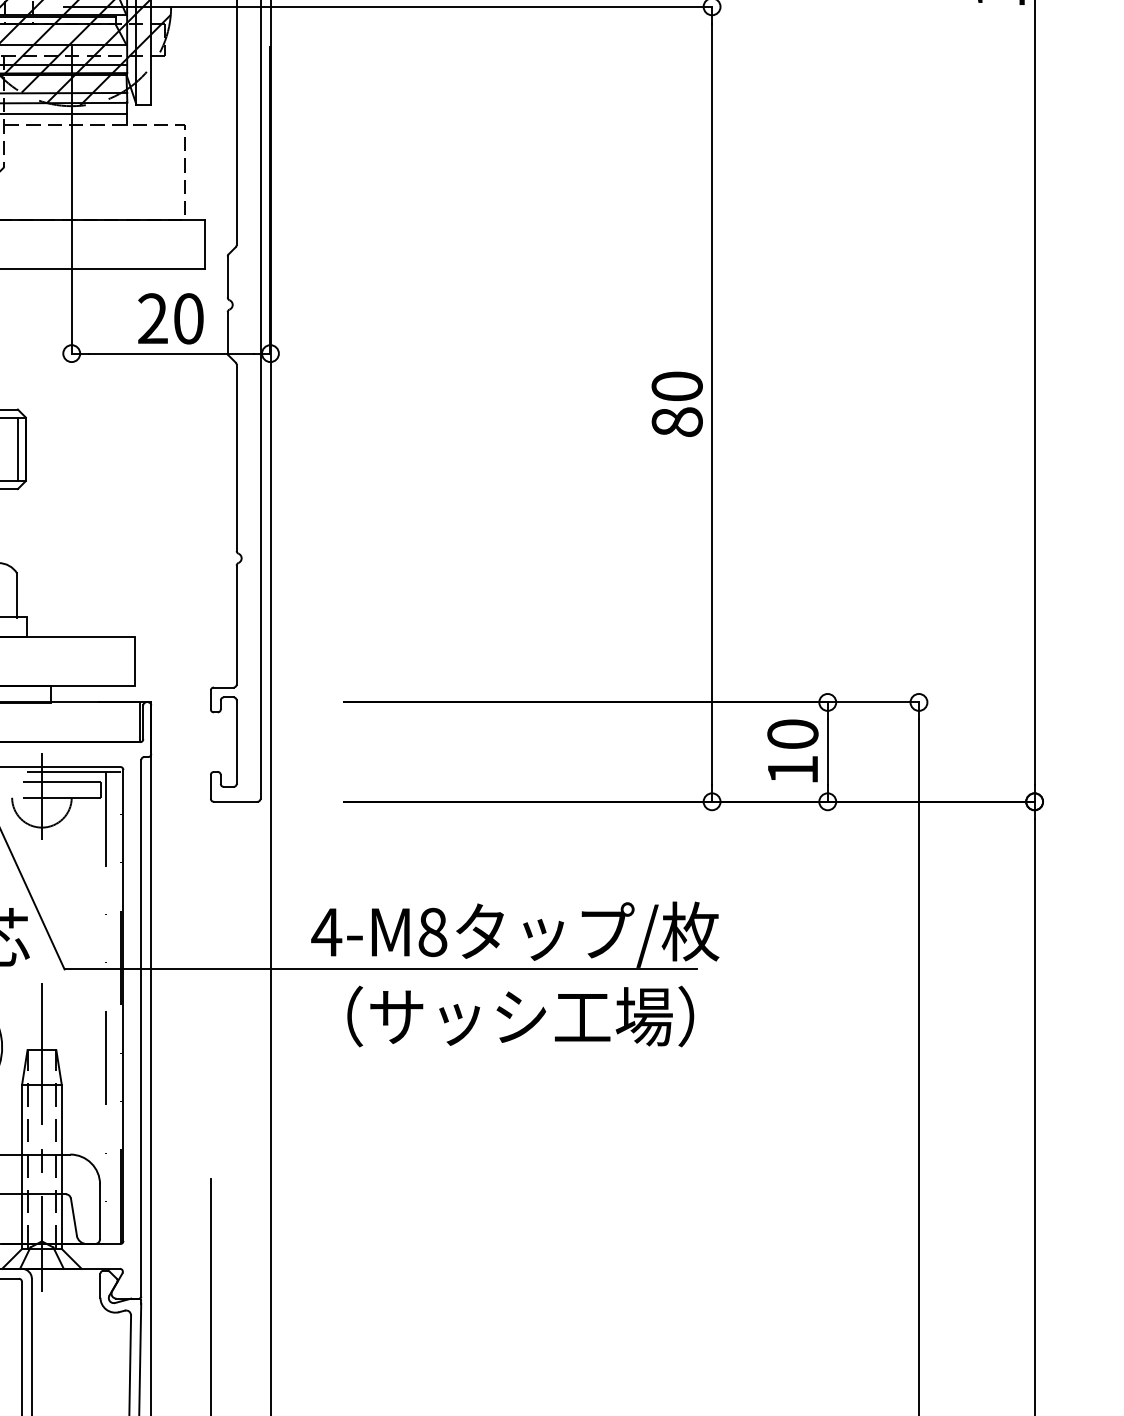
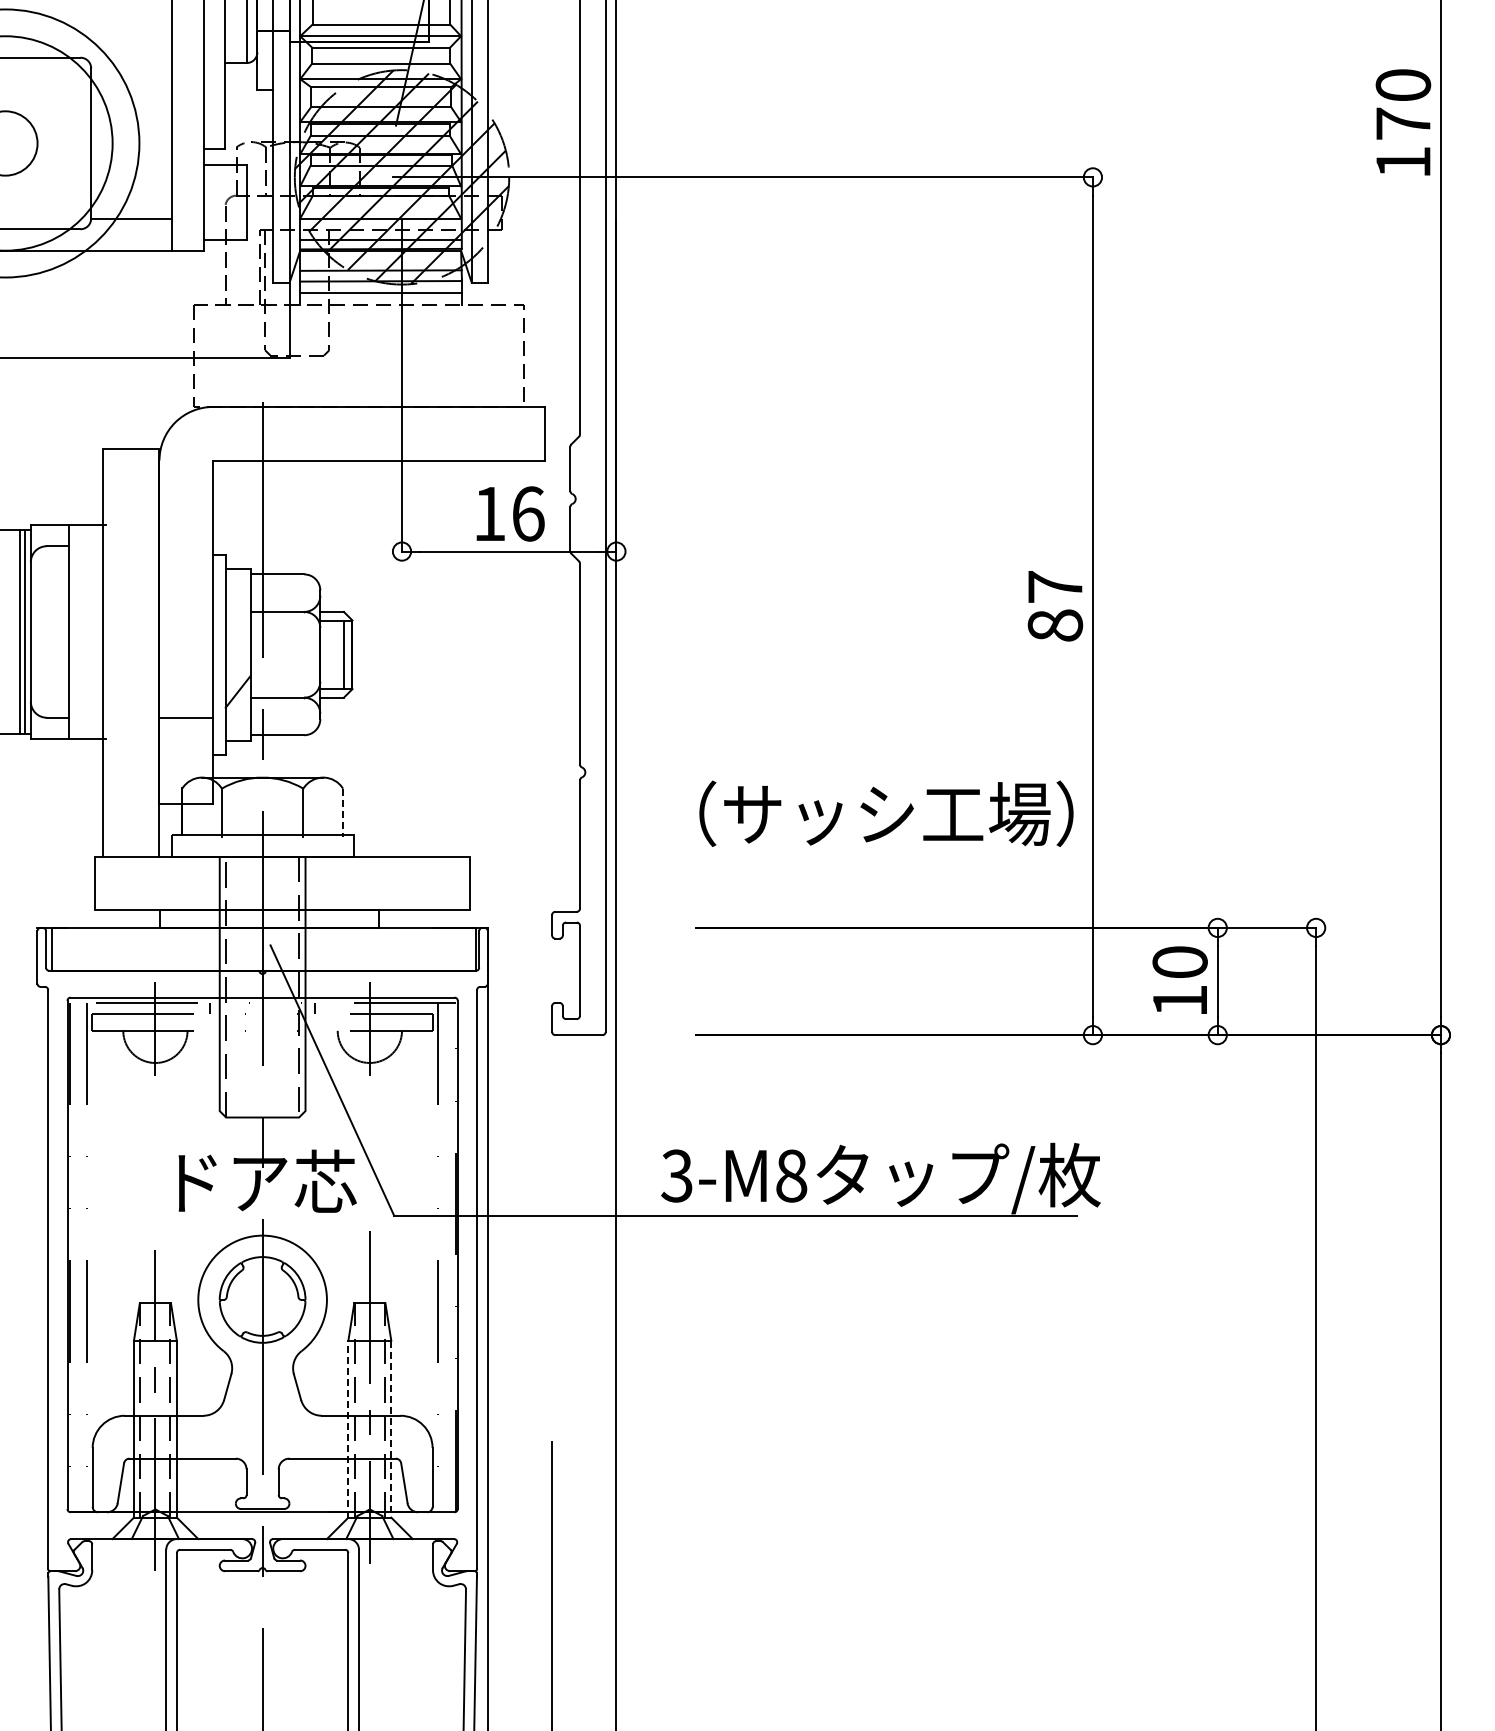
text: (170, 318) -> (508, 513), 20 -> 16
text: (677, 386) -> (1055, 586), 80 -> 87
line: (17, 595) -> (343, 812), solid -> dashed
text: (326, 931) -> (676, 1175), 4-M8 -> 3-M8
text: (520, 1016) -> (886, 813), moved
line: (22, 1166) -> (348, 1428), solid -> dashed
line: (62, 1167) -> (391, 1429), solid -> dashed

